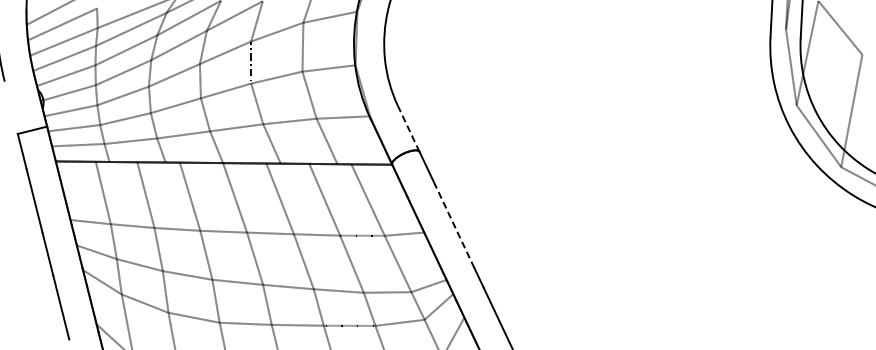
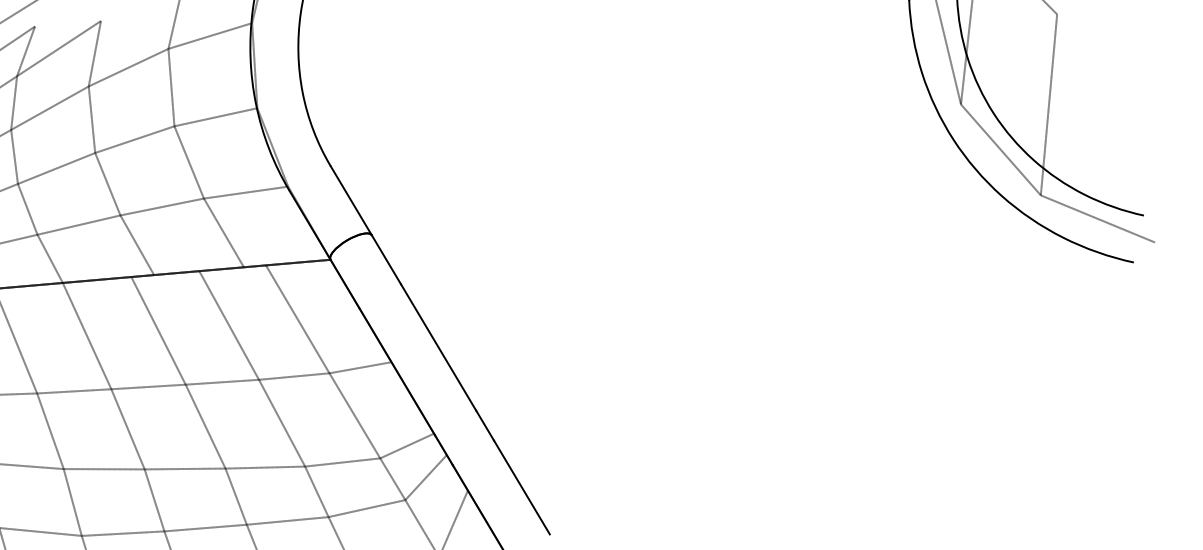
line: (408, 128) -> (350, 200), dashed -> solid
line: (454, 225) -> (438, 346), dashed -> solid

